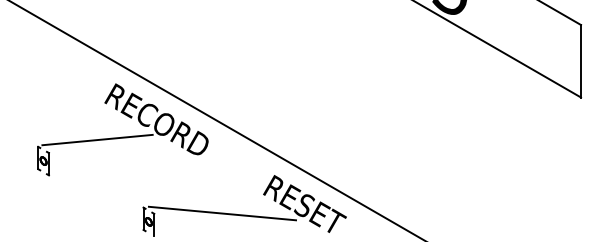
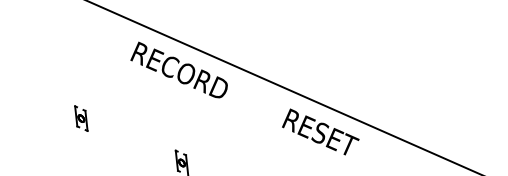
line: (97, 139) -> (127, 93), removed
line: (222, 213) -> (247, 148), removed

